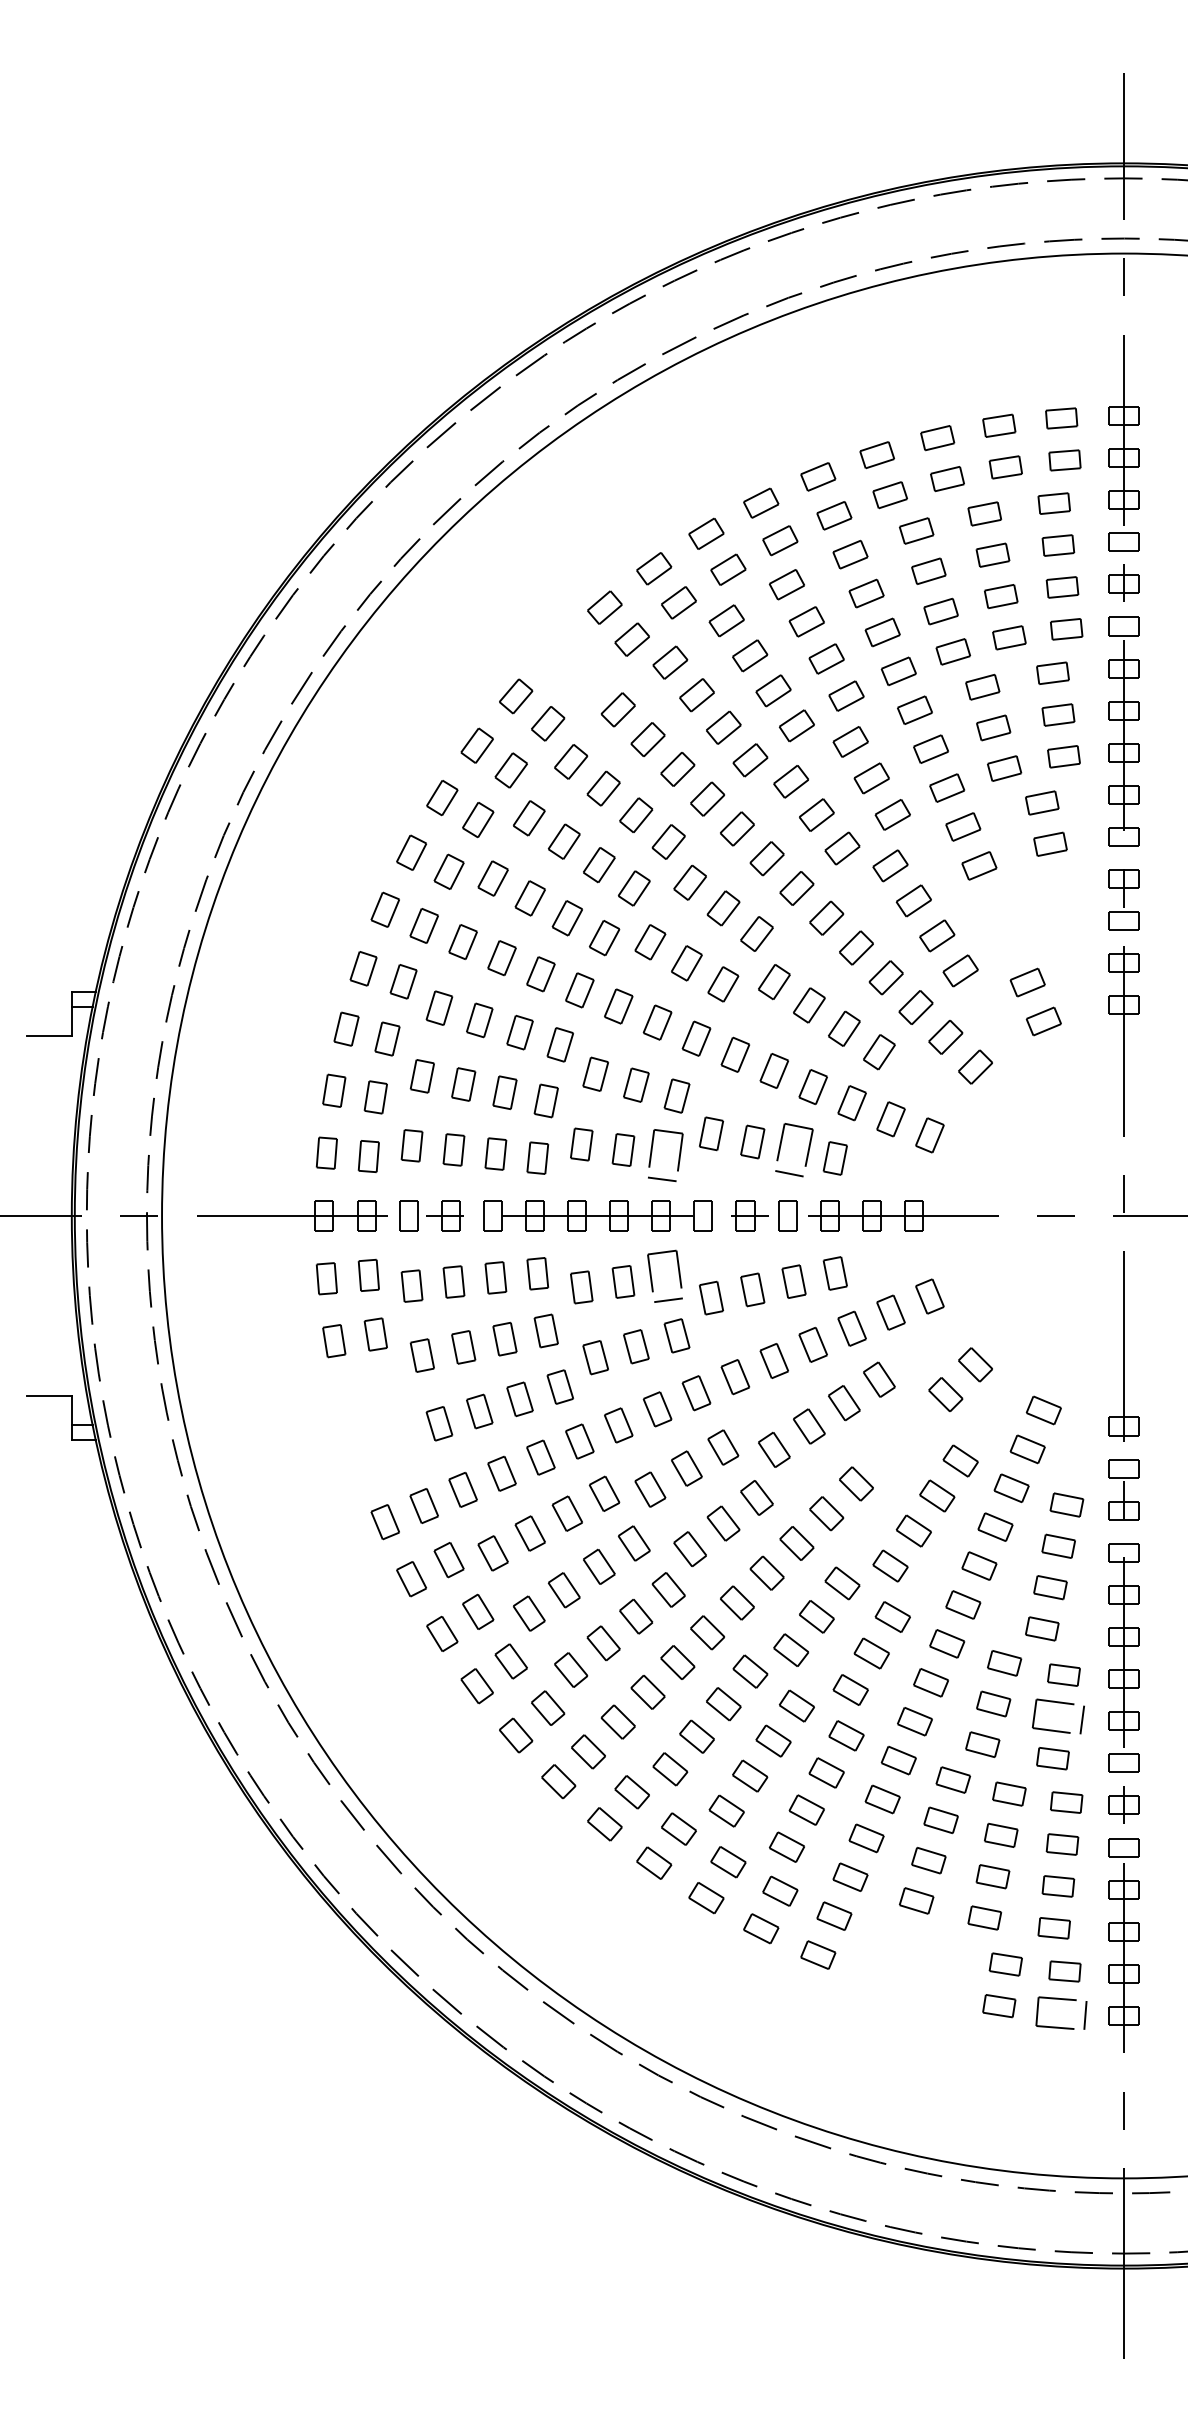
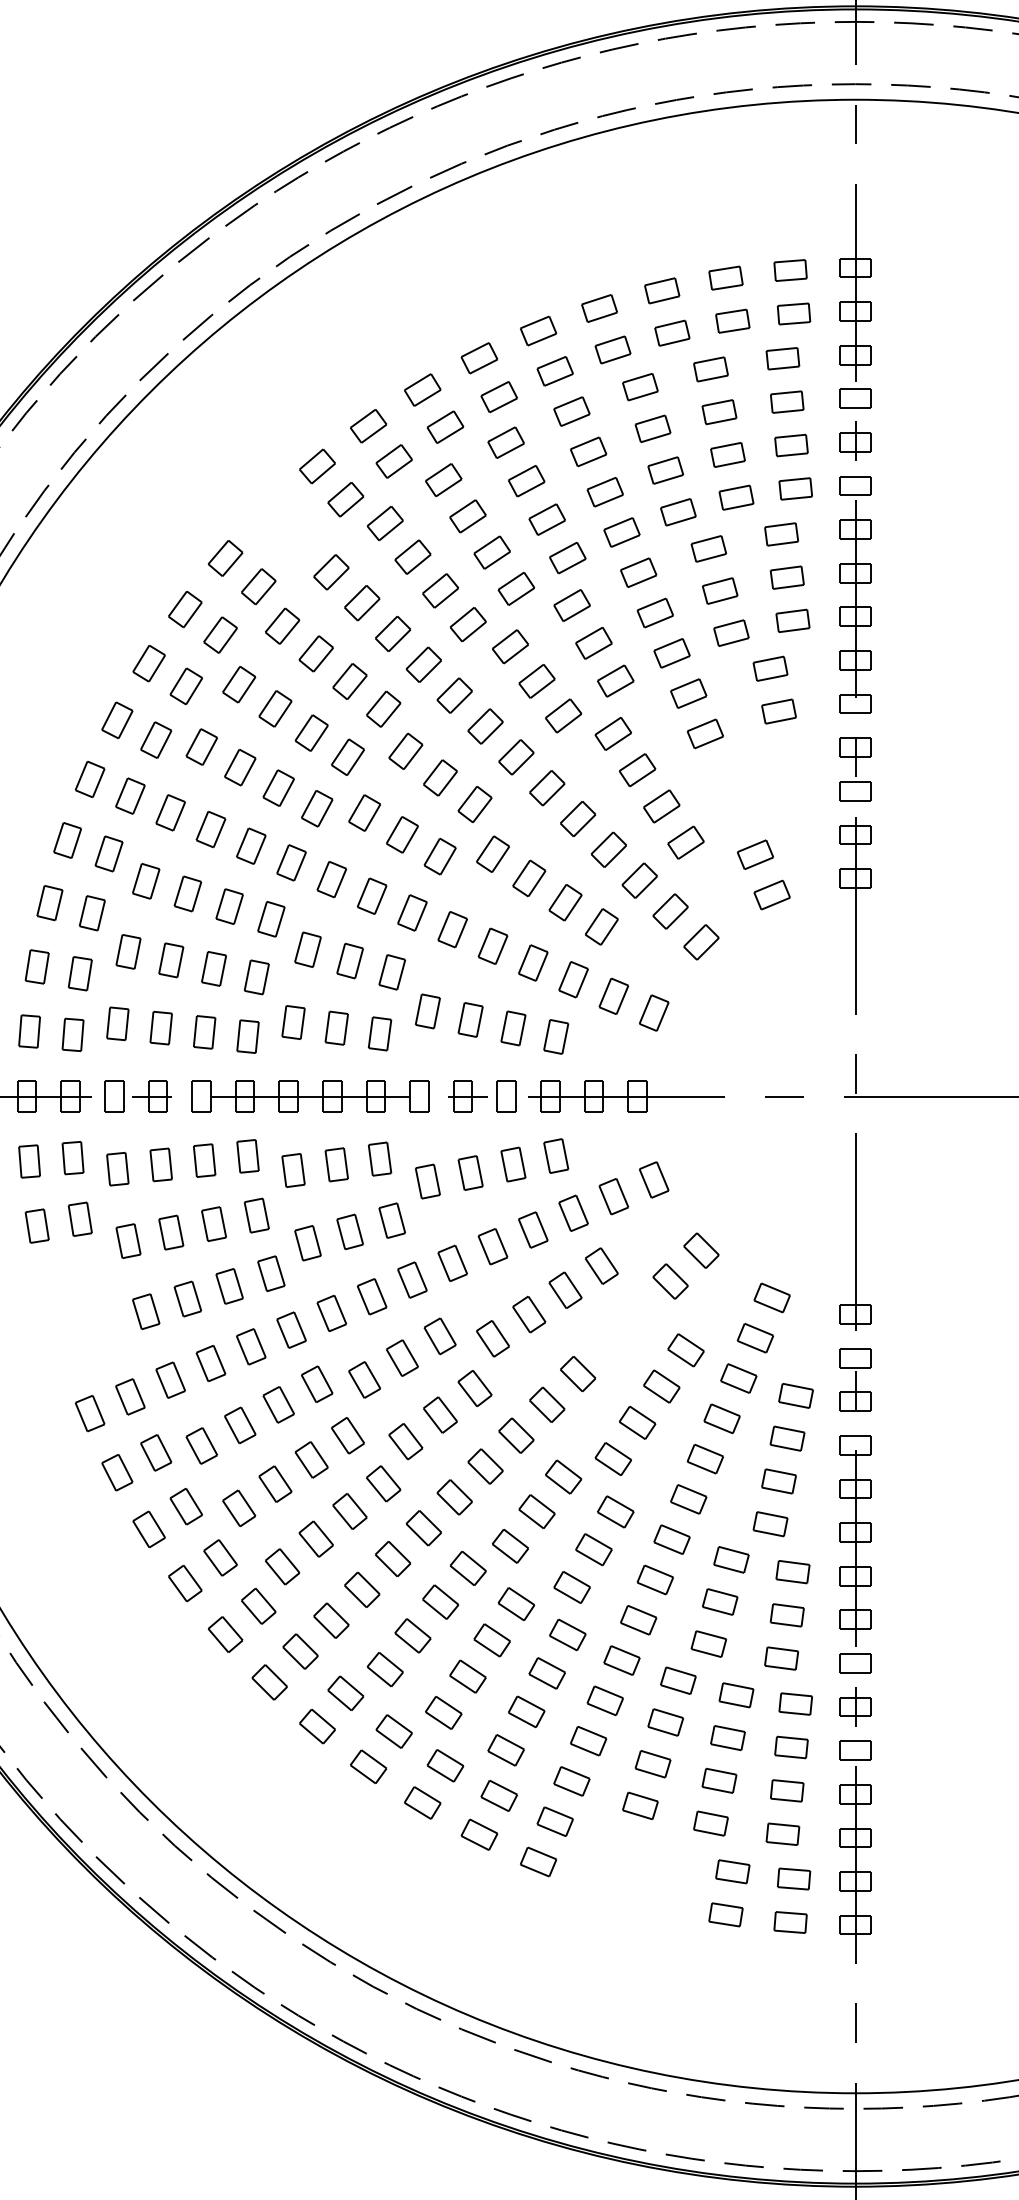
part: (793, 1150) -> (512, 1028), size x0.62
part: (664, 1155) -> (379, 1033), size x0.62
part: (664, 1276) -> (379, 1159), size x0.62
part: (1058, 1716) -> (787, 1614), size x0.62
part: (1061, 2013) -> (790, 1922), size x0.62

